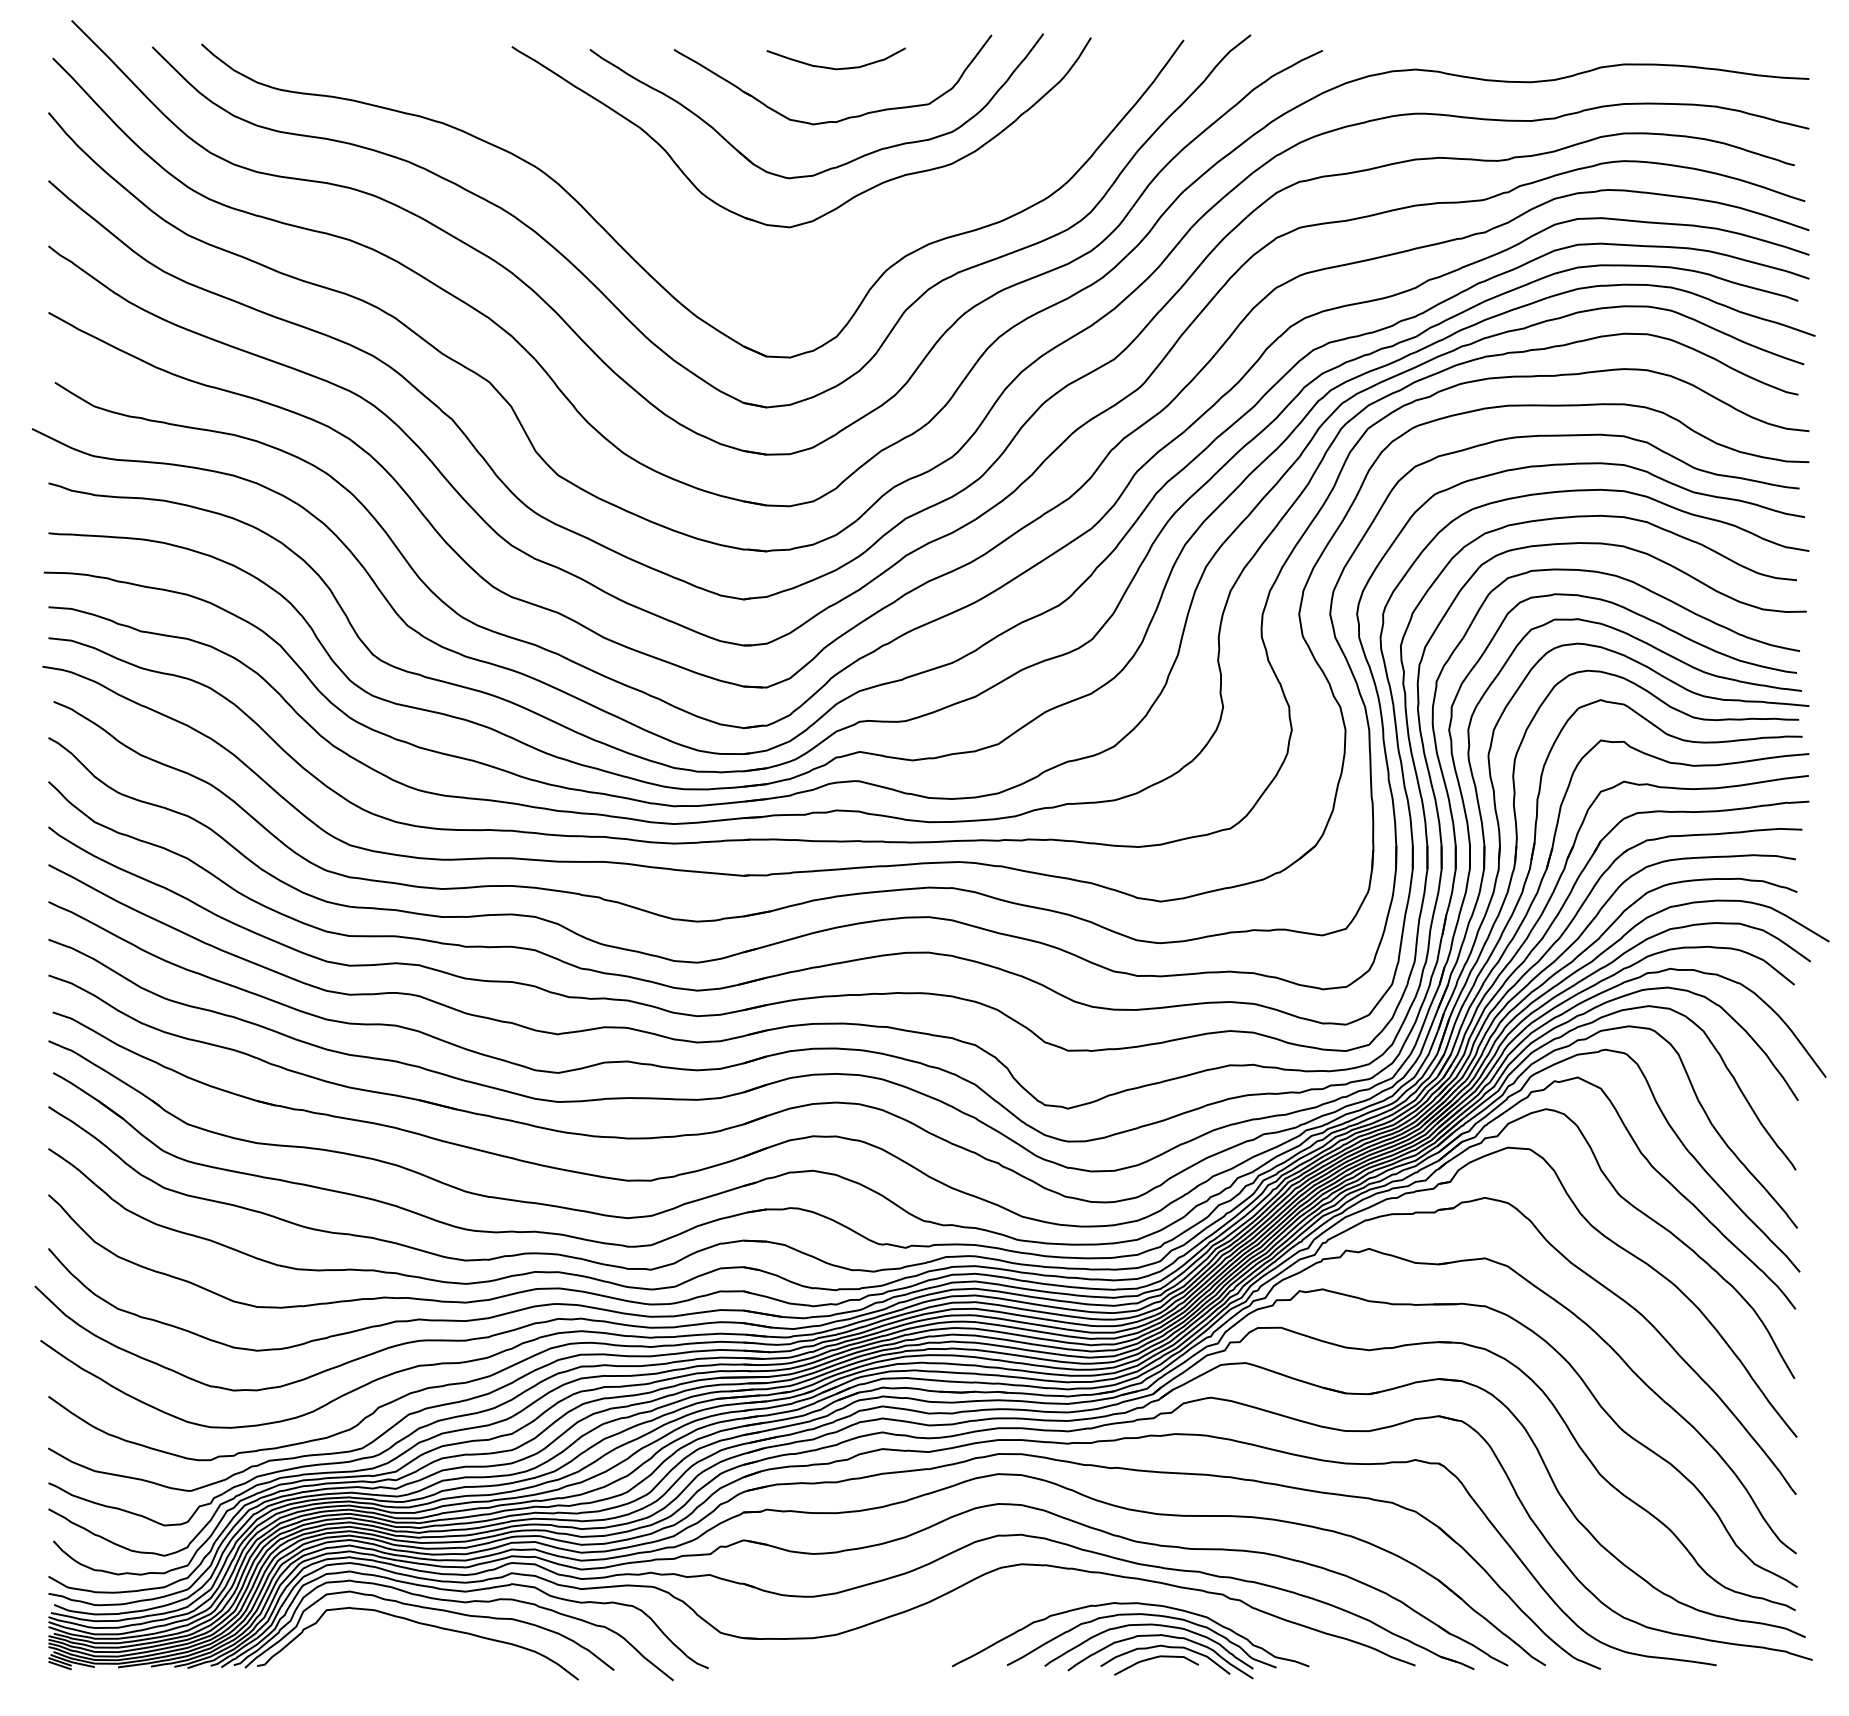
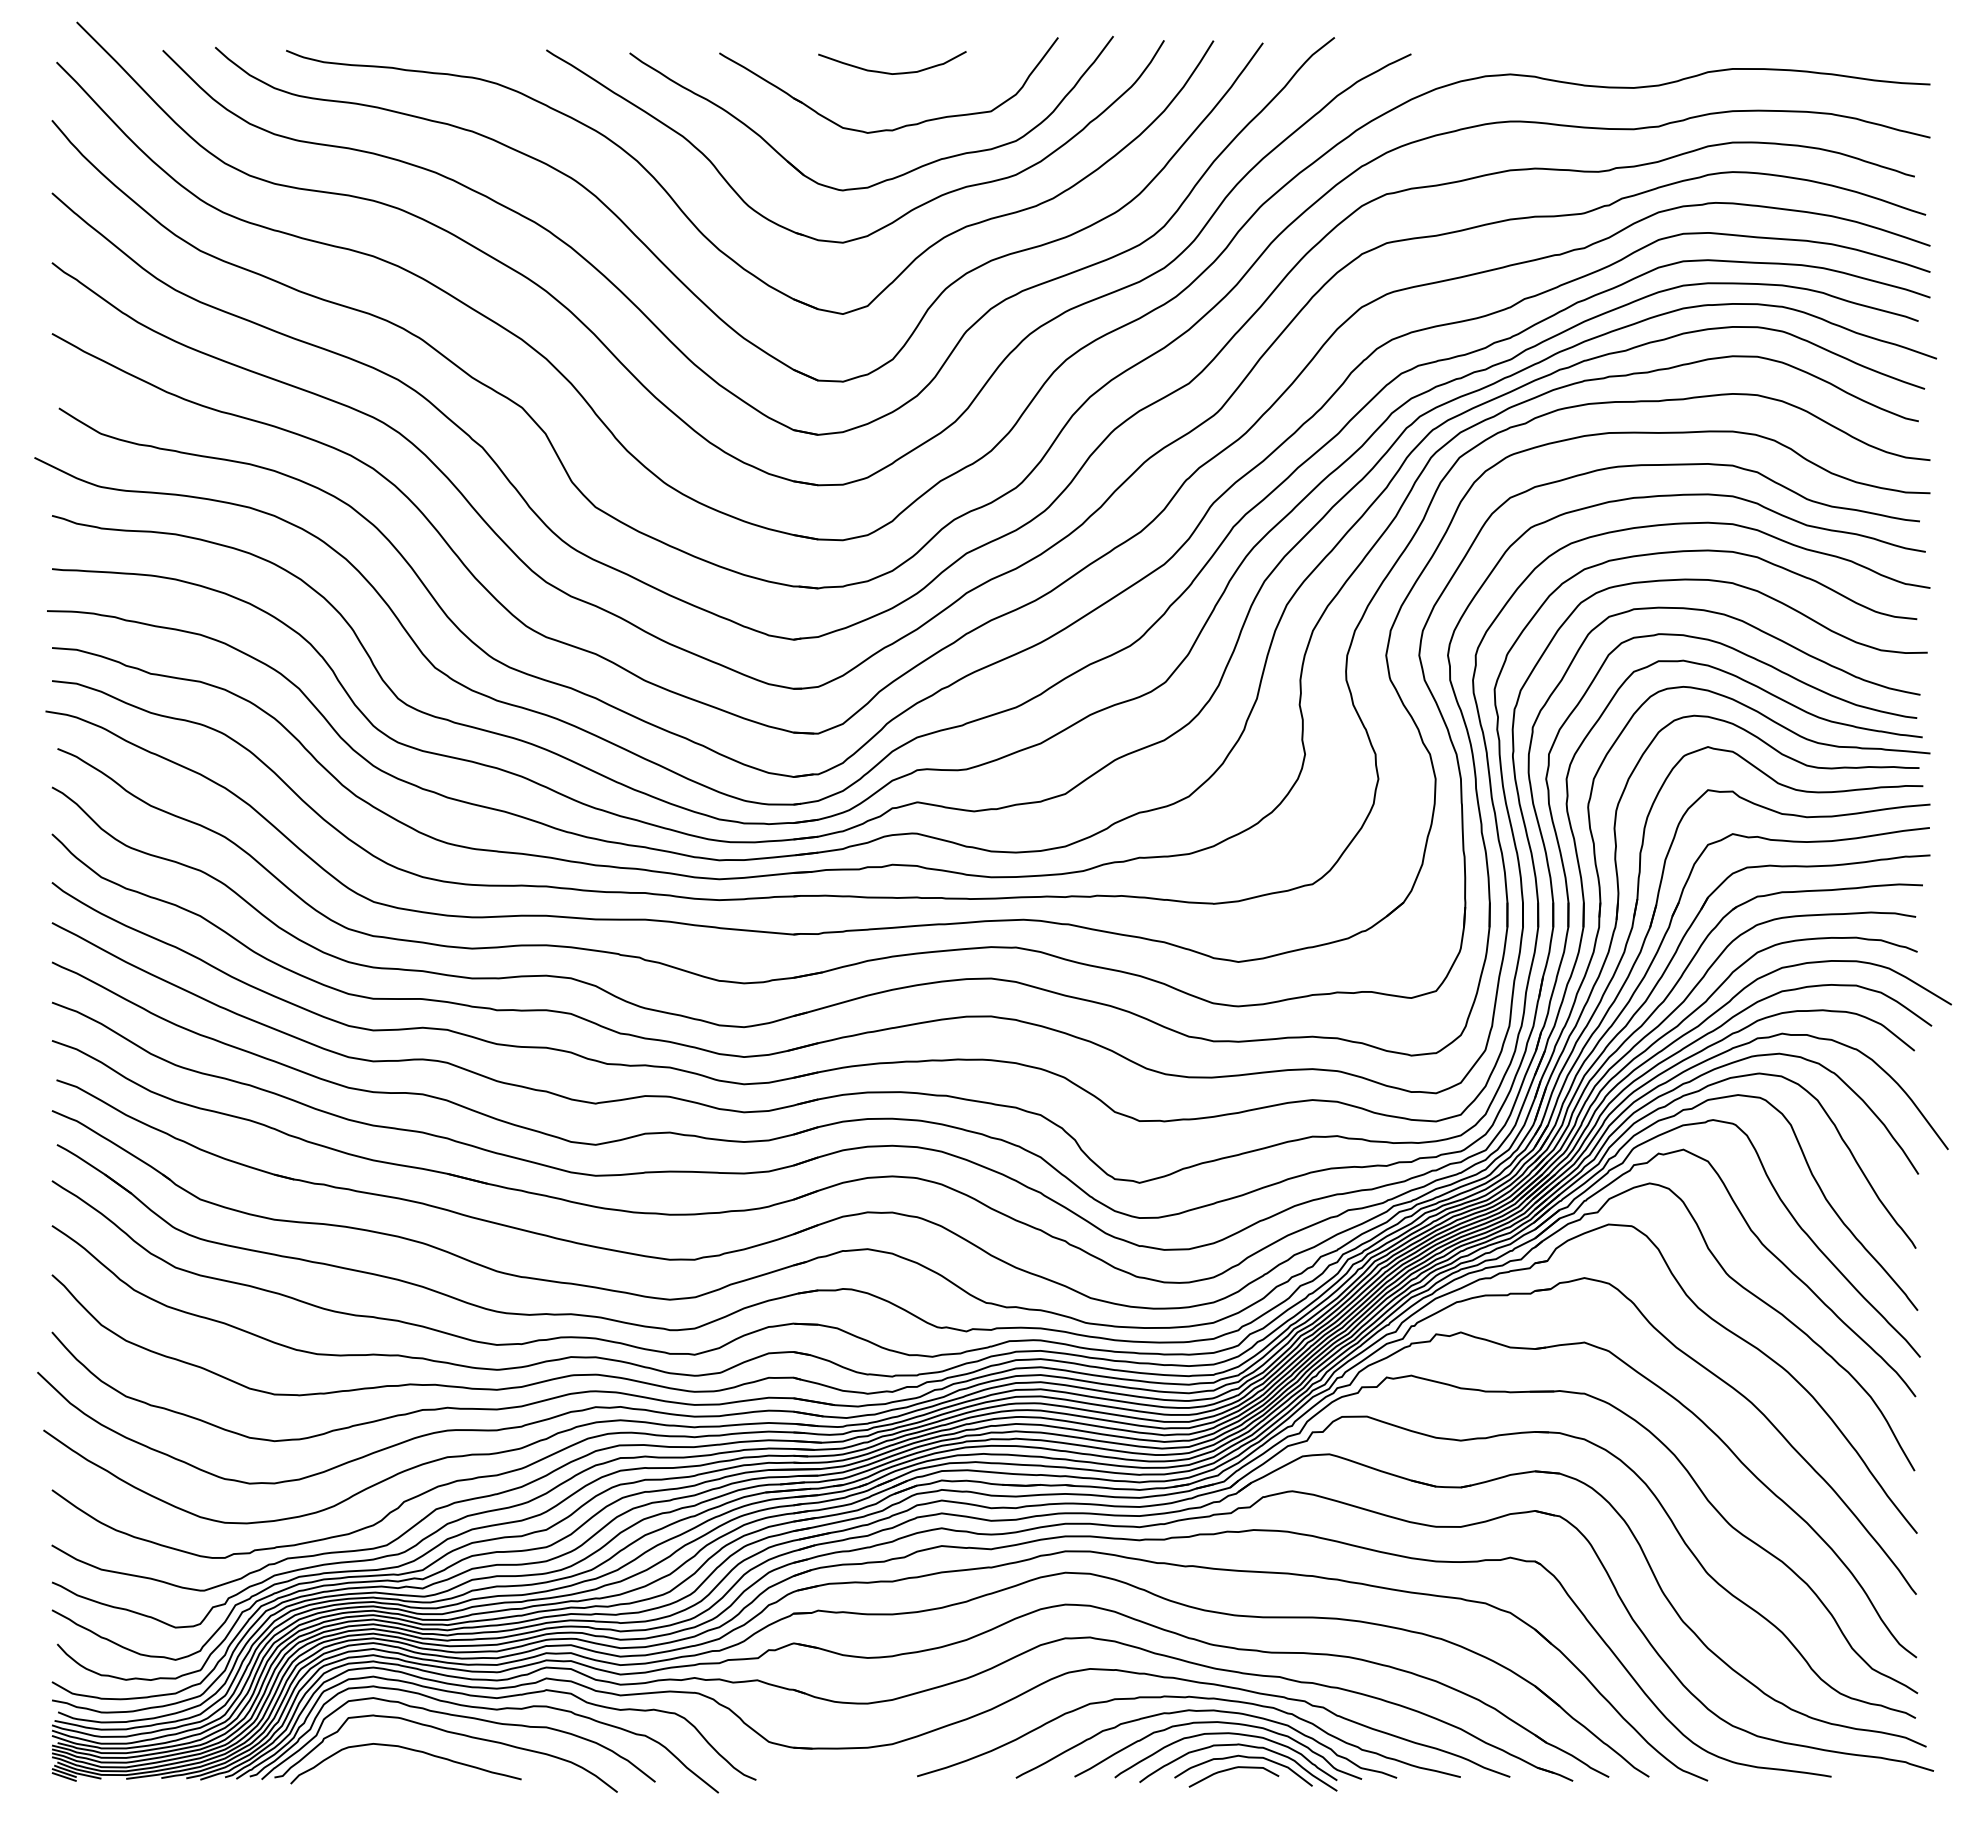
part: (650, 209) -> (694, 223), added
curve: (1111, 1591) -> (1185, 1698), added
curve: (384, 1640) -> (410, 1750), added

